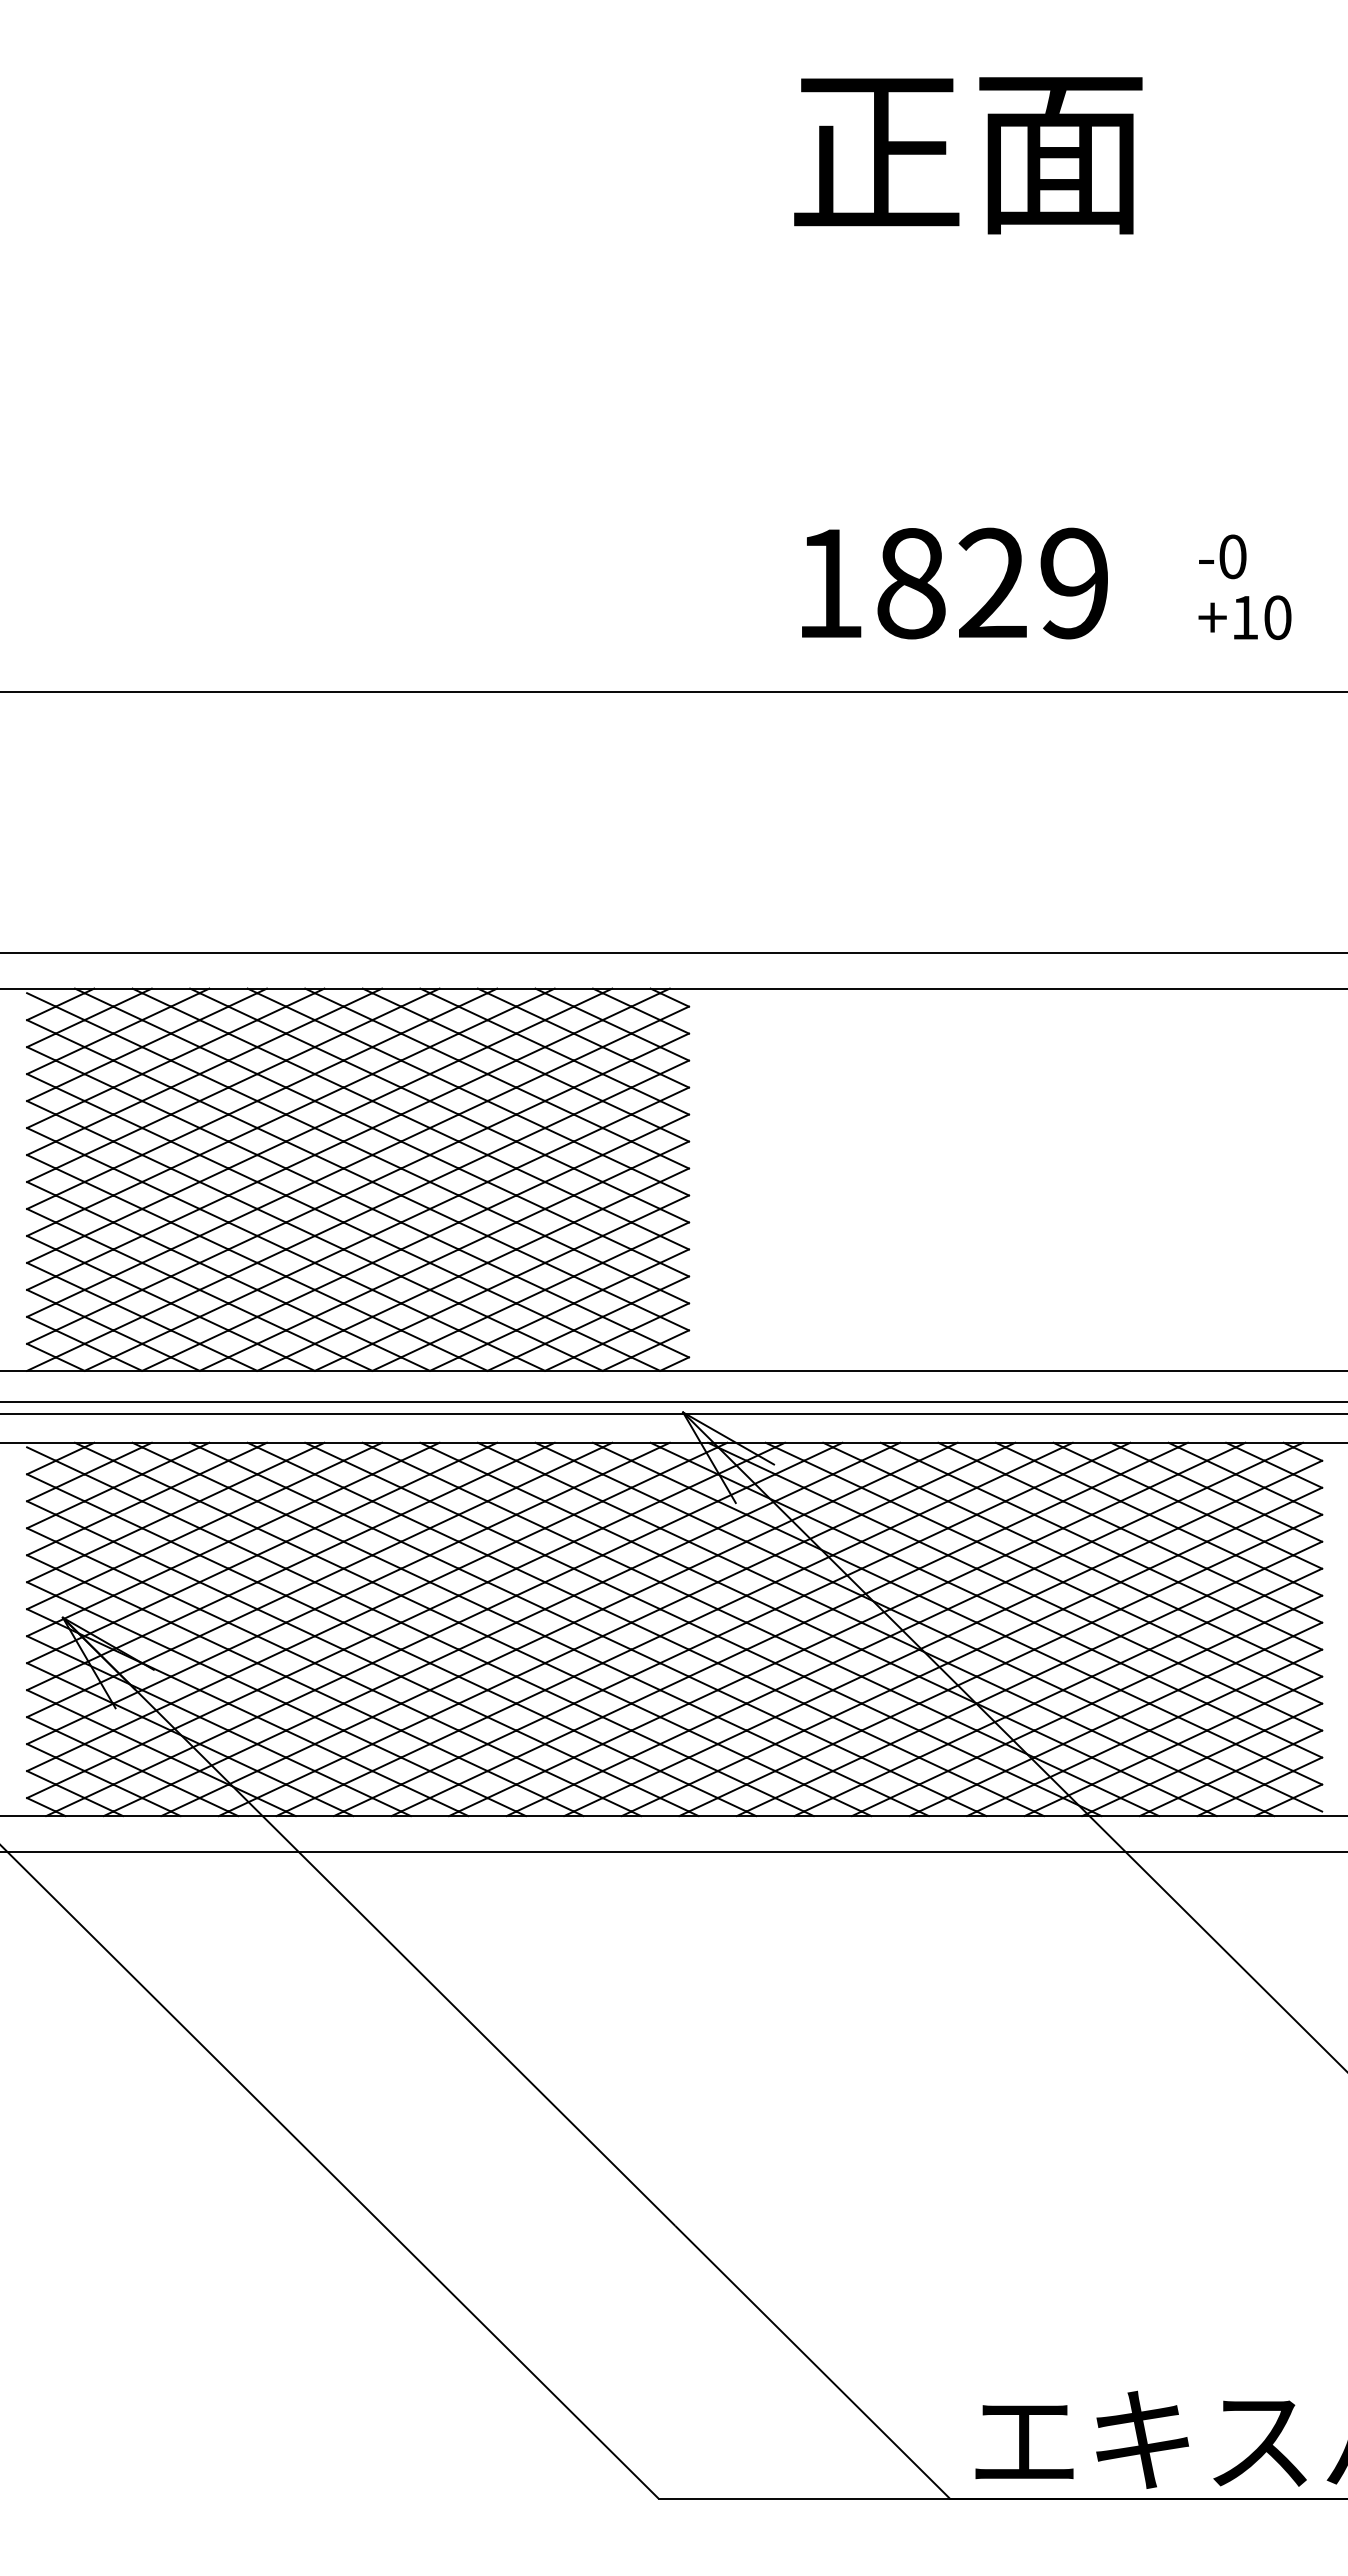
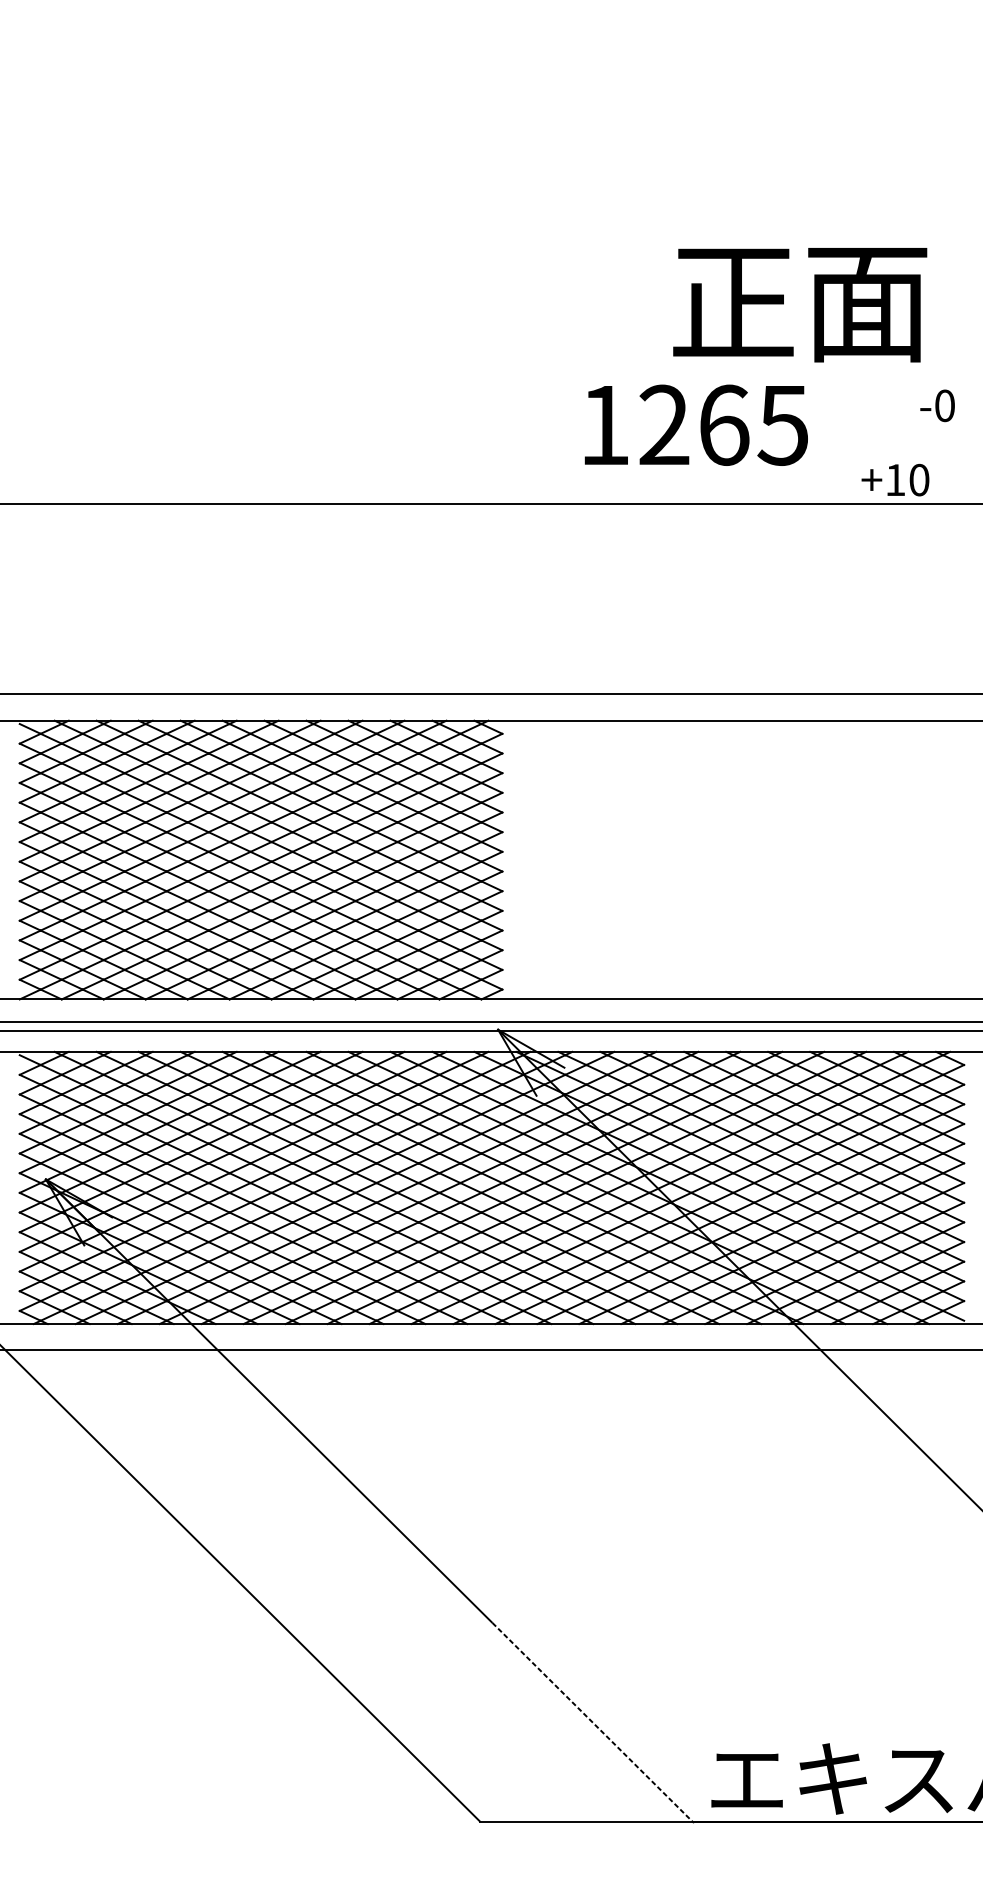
text: (968, 155) -> (800, 304), moved
text: (1222, 556) -> (937, 405), moved
text: (992, 583) -> (723, 425), 1829 -> 1265
text: (1244, 617) -> (895, 479), moved
line: (813, 2363) -> (593, 1723), solid -> dashed

